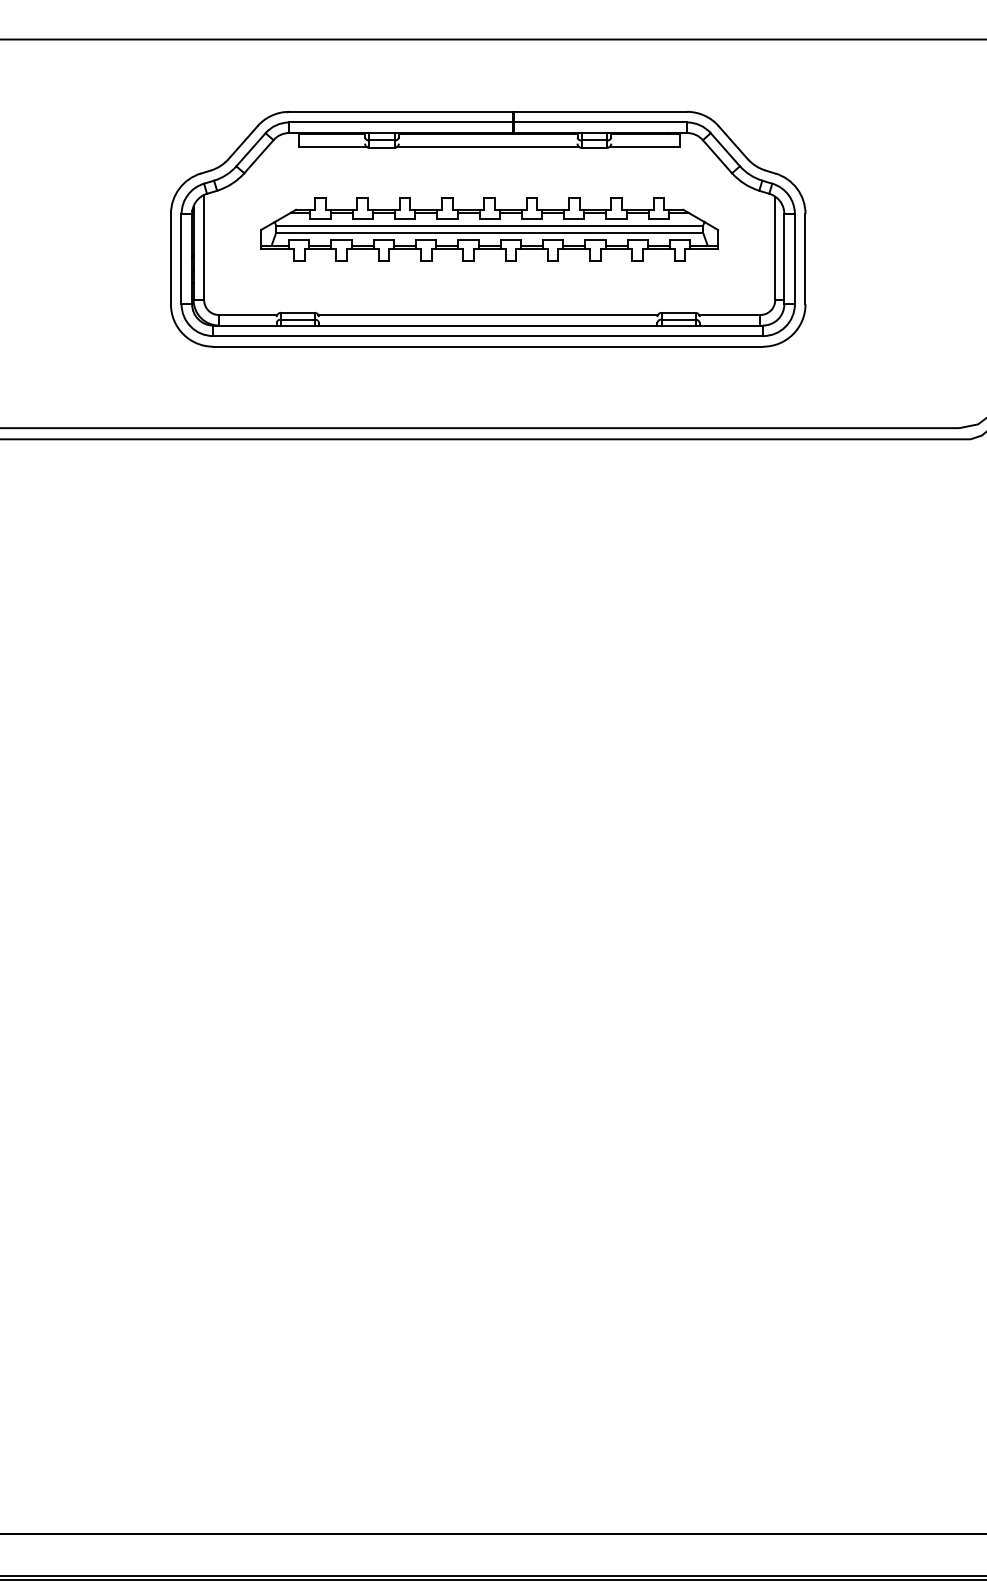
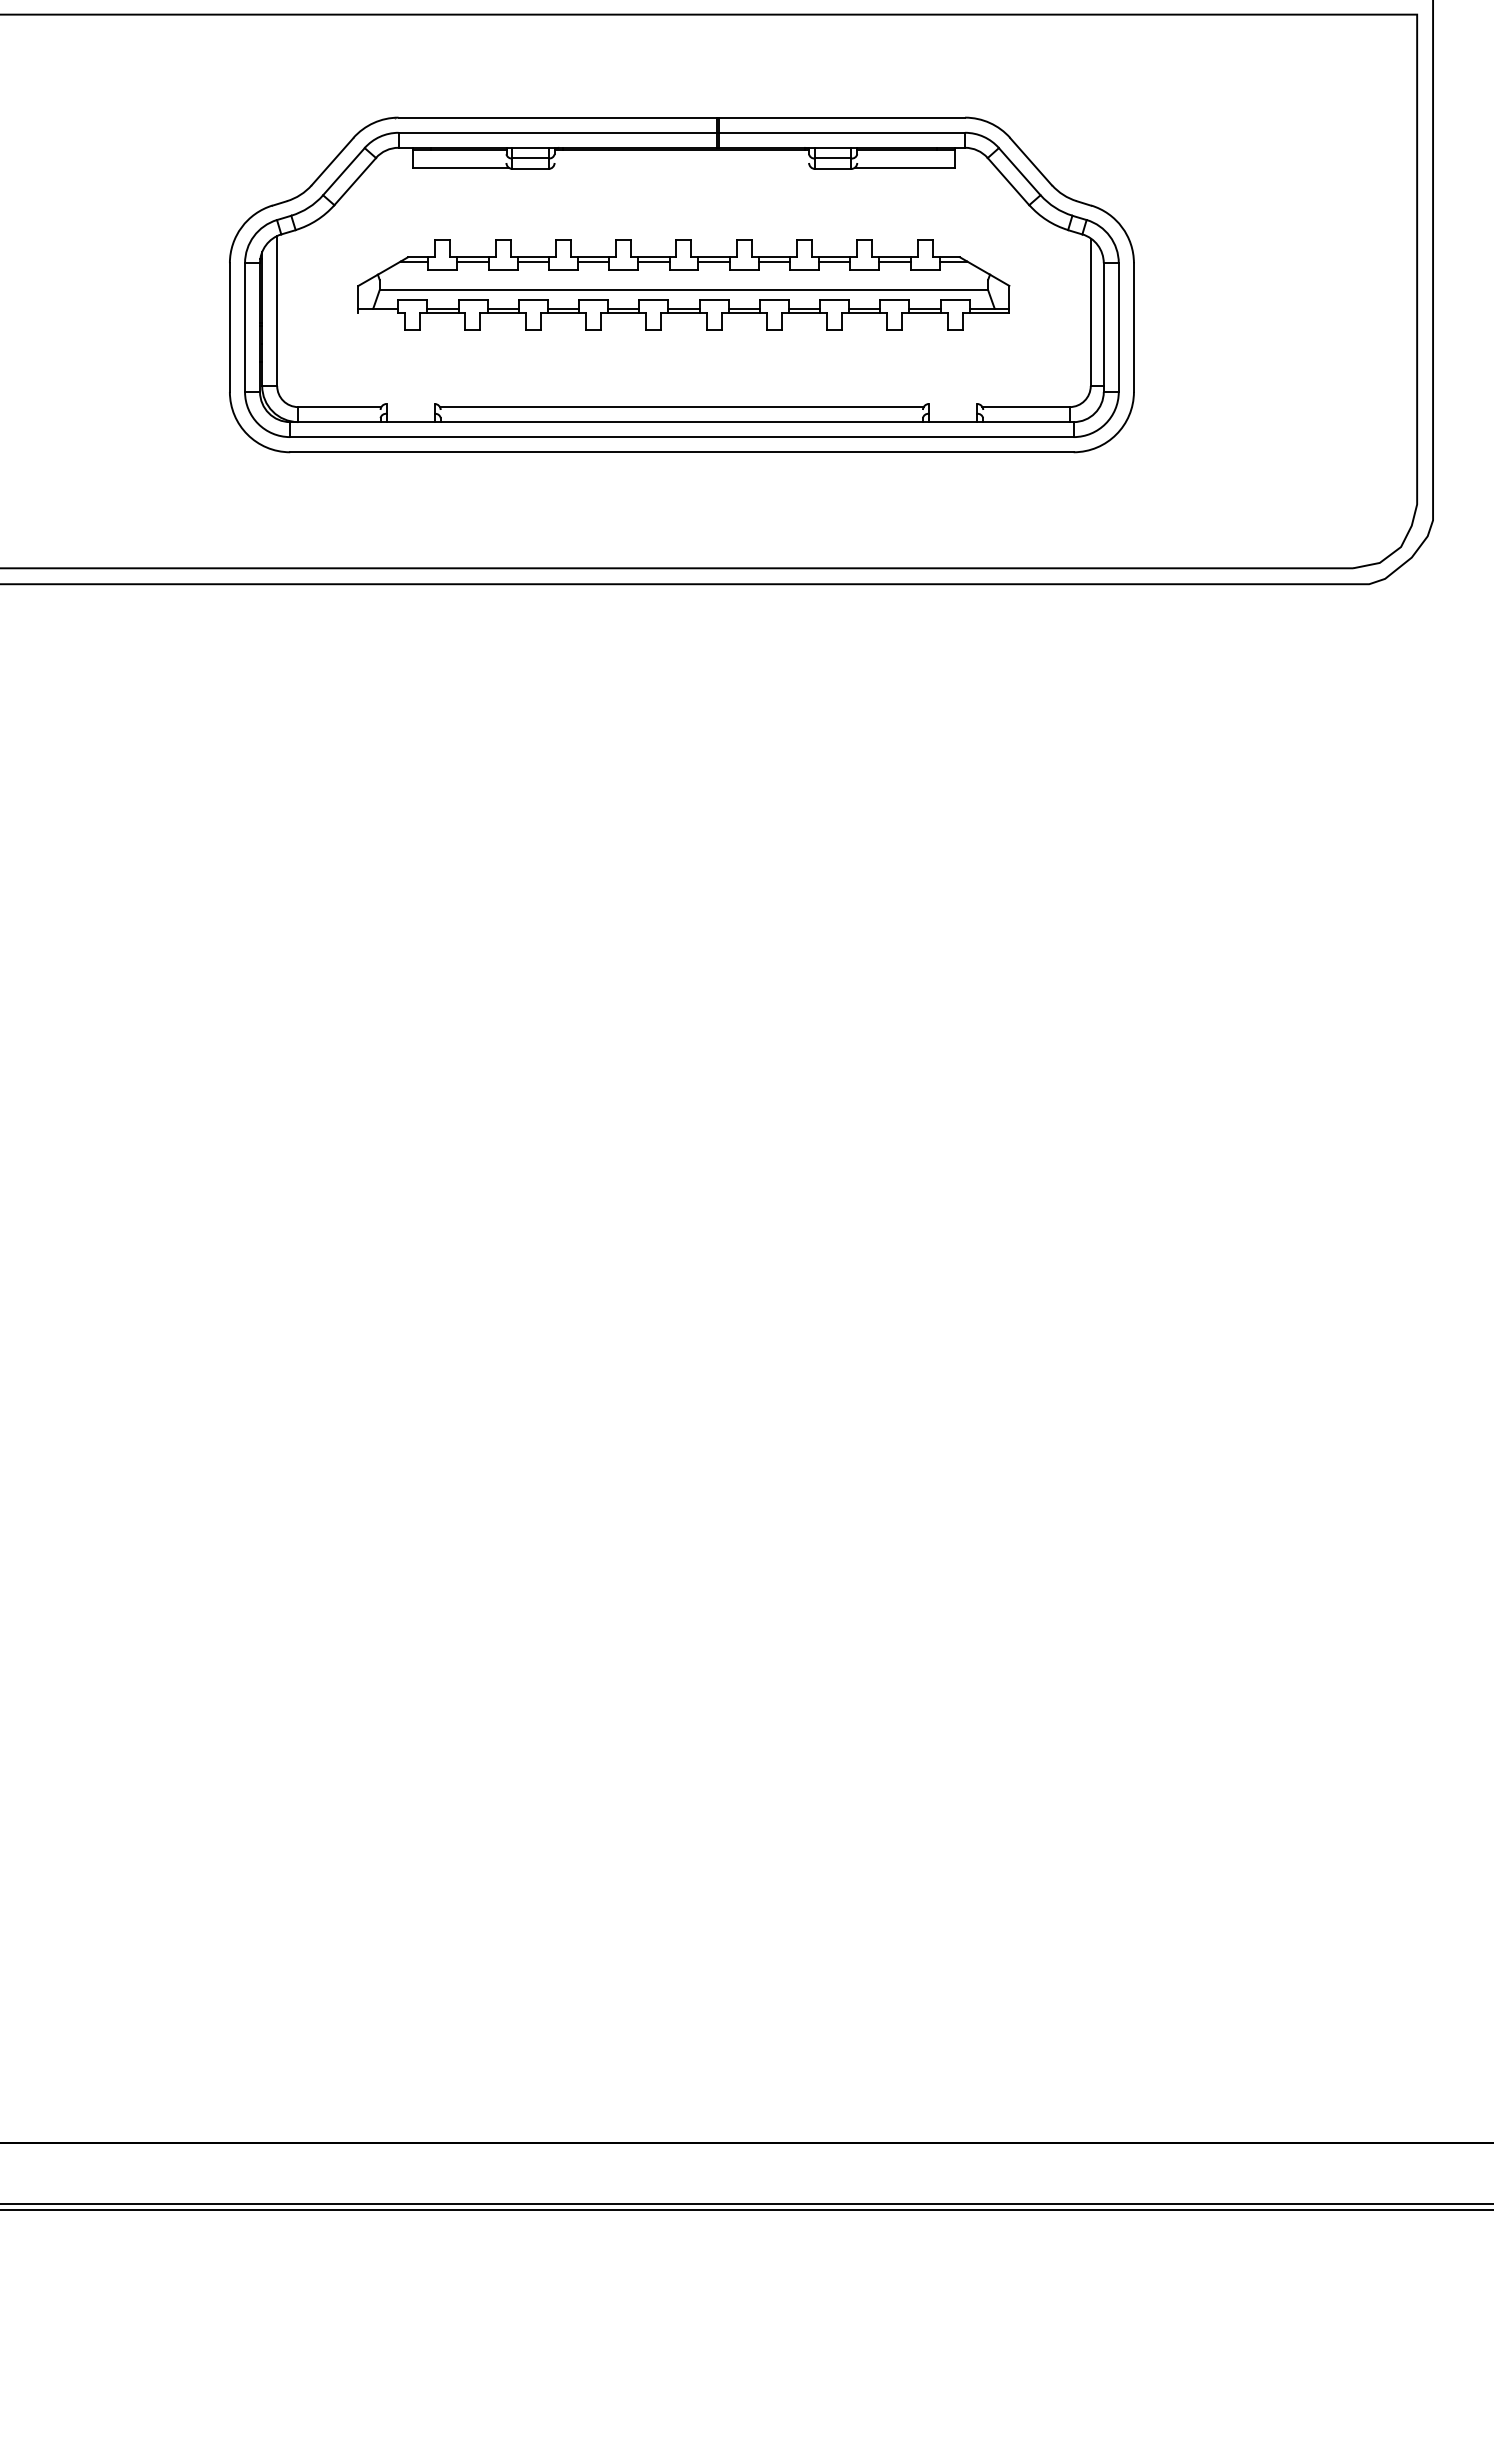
line: (487, 146) -> (681, 167), removed
line: (489, 225) -> (683, 279), removed
line: (275, 248) -> (378, 312), removed
line: (297, 313) -> (410, 404), removed
line: (678, 313) -> (952, 404), removed
line: (297, 319) -> (410, 413), removed
line: (678, 319) -> (952, 413), removed

